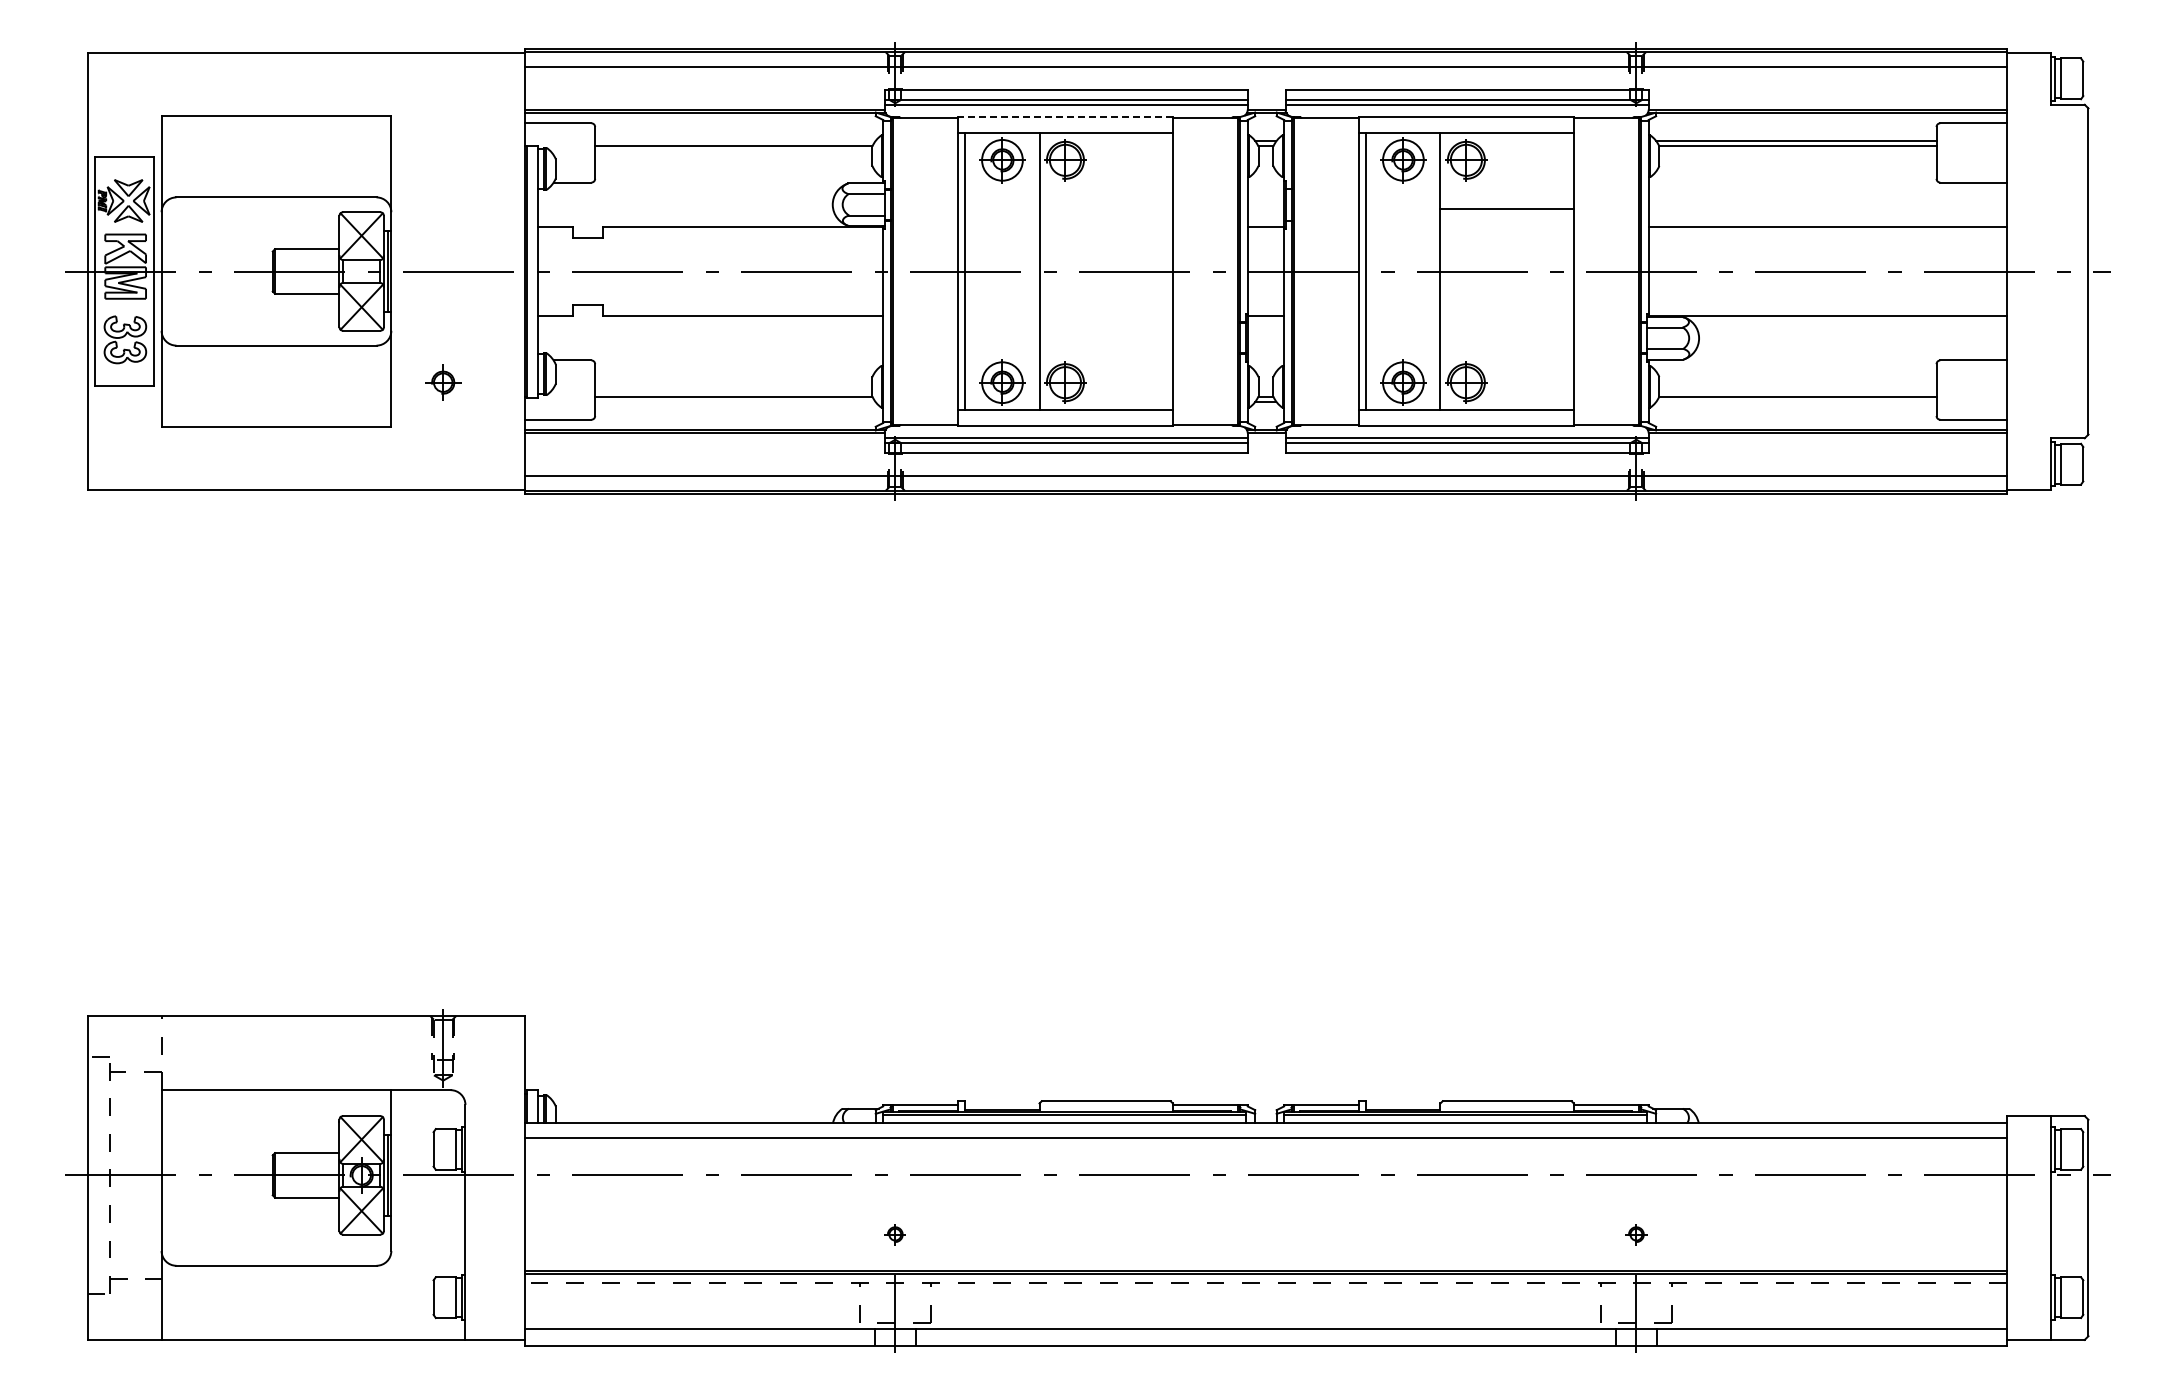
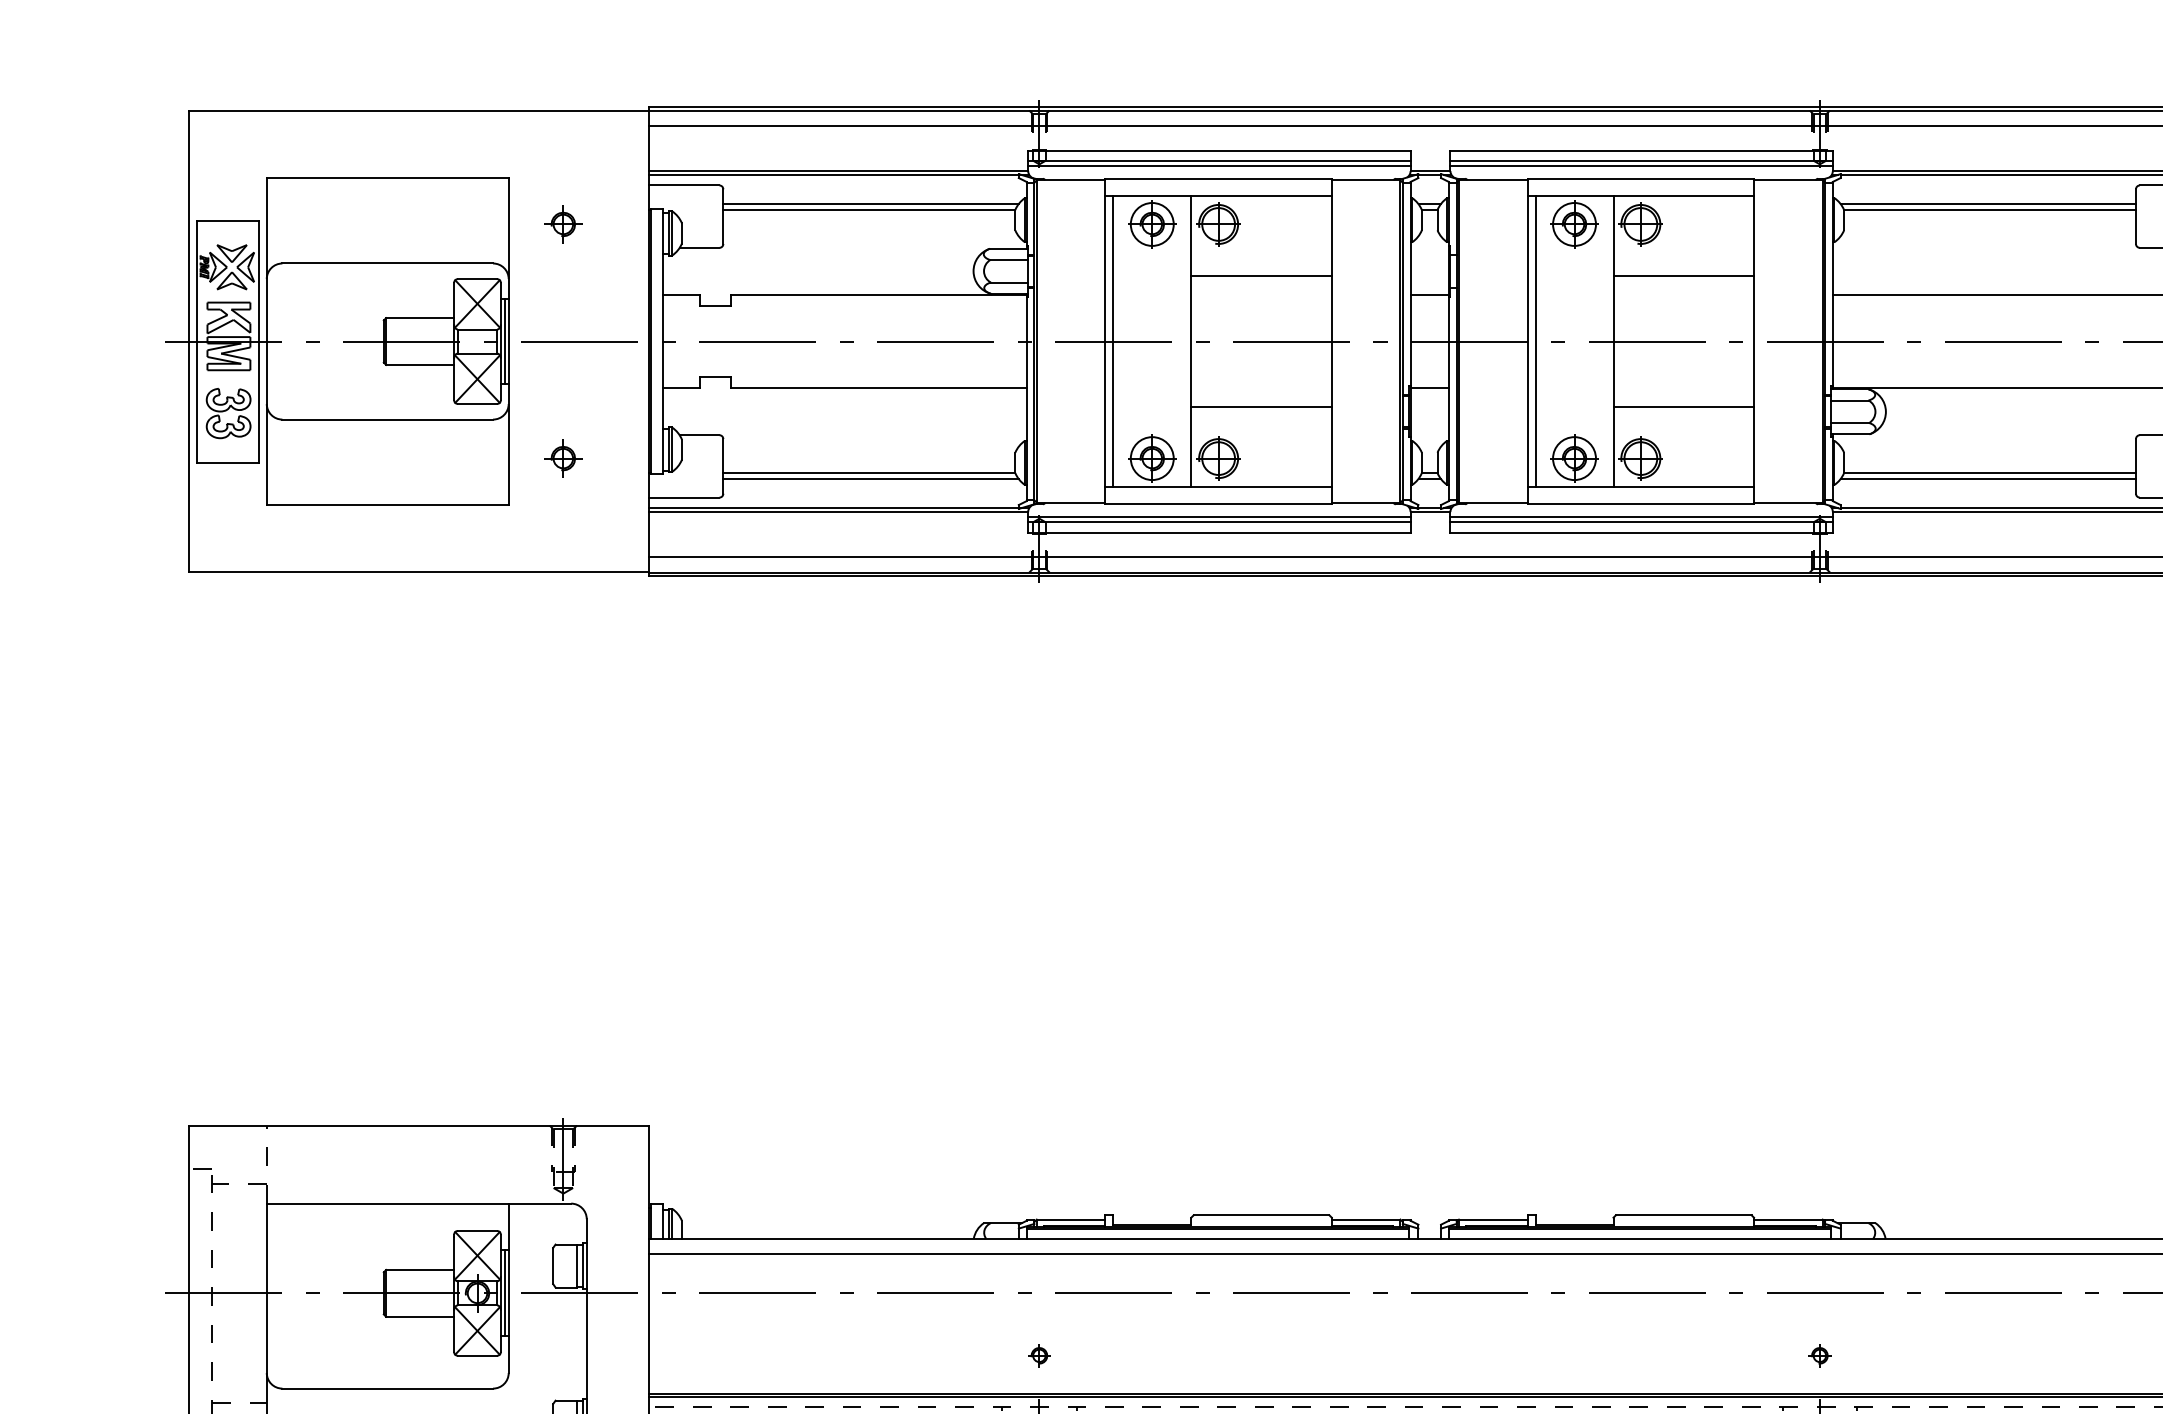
line: (1064, 117) -> (1217, 179), dashed -> solid
line: (735, 141) -> (871, 204), added
part: (443, 160) -> (563, 224), added
line: (1105, 209) -> (1260, 276), added
line: (1105, 333) -> (1260, 406), added
line: (1506, 333) -> (1683, 406), added
line: (735, 401) -> (871, 478), added
line: (1796, 401) -> (1988, 478), added

